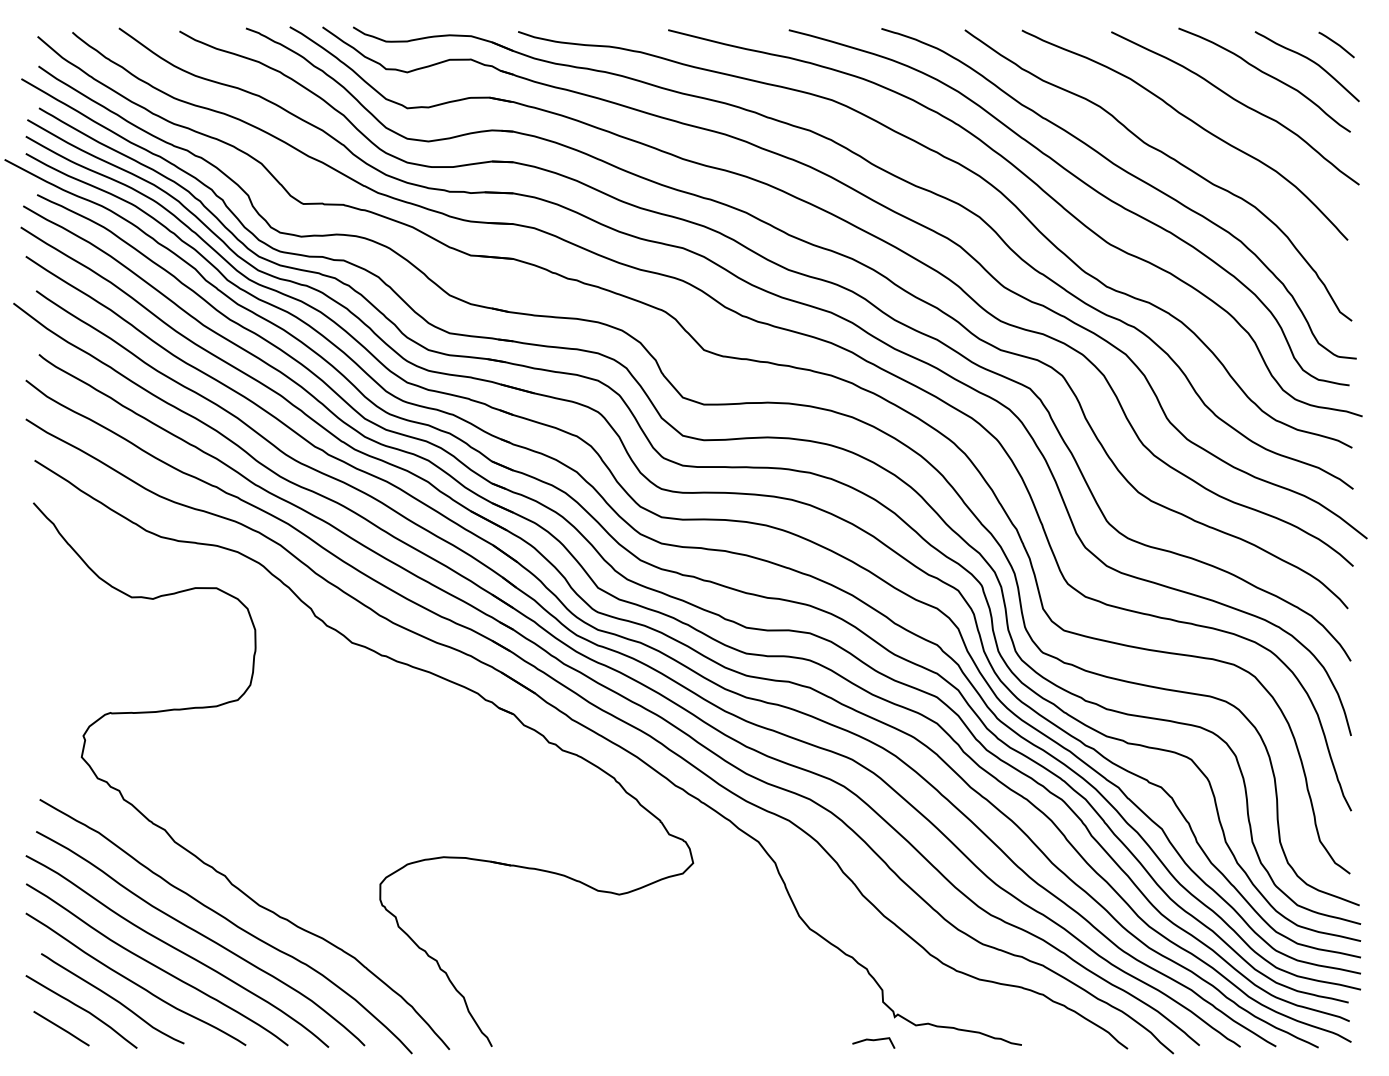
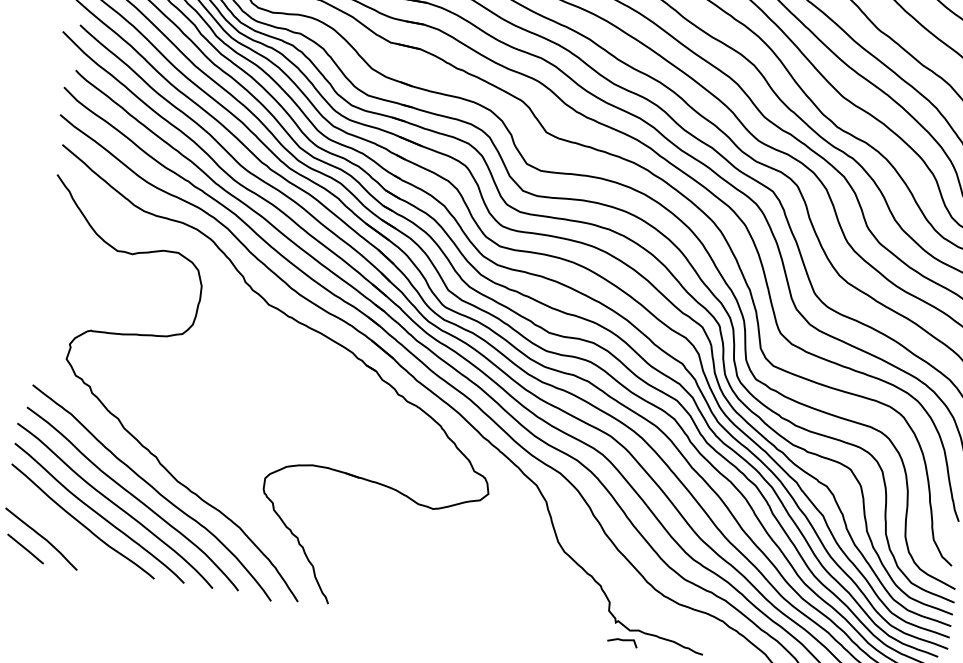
curve: (112, 998) -> (64, 532), removed
line: (873, 1041) -> (622, 641), moved

